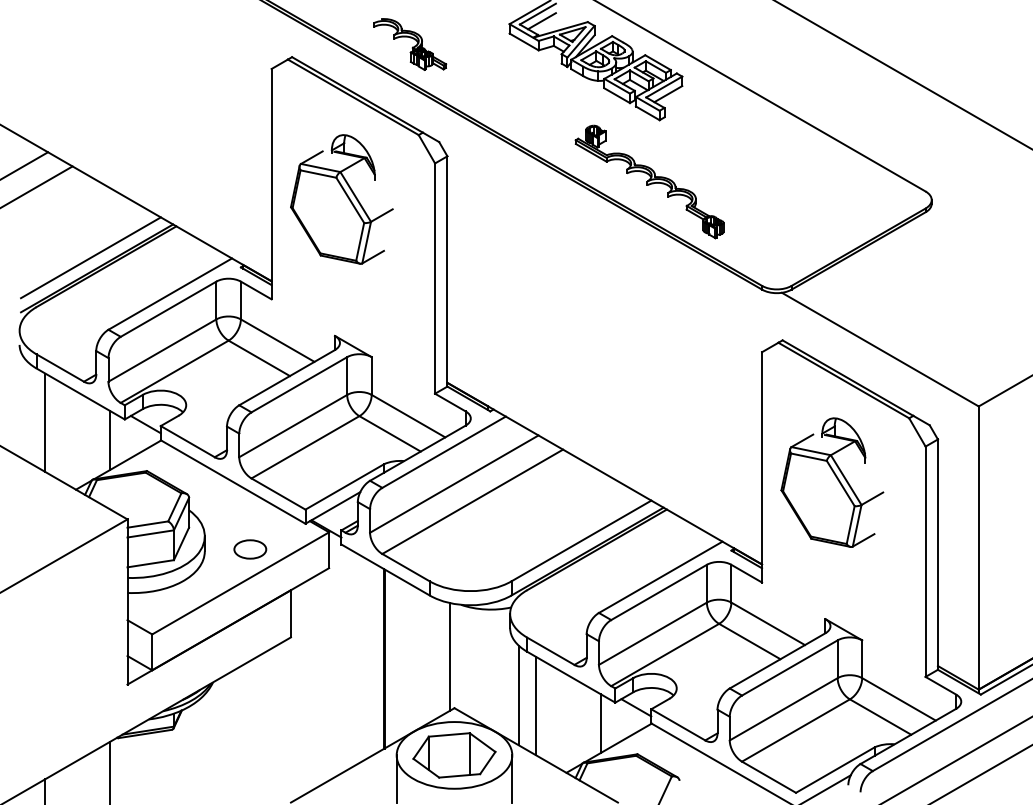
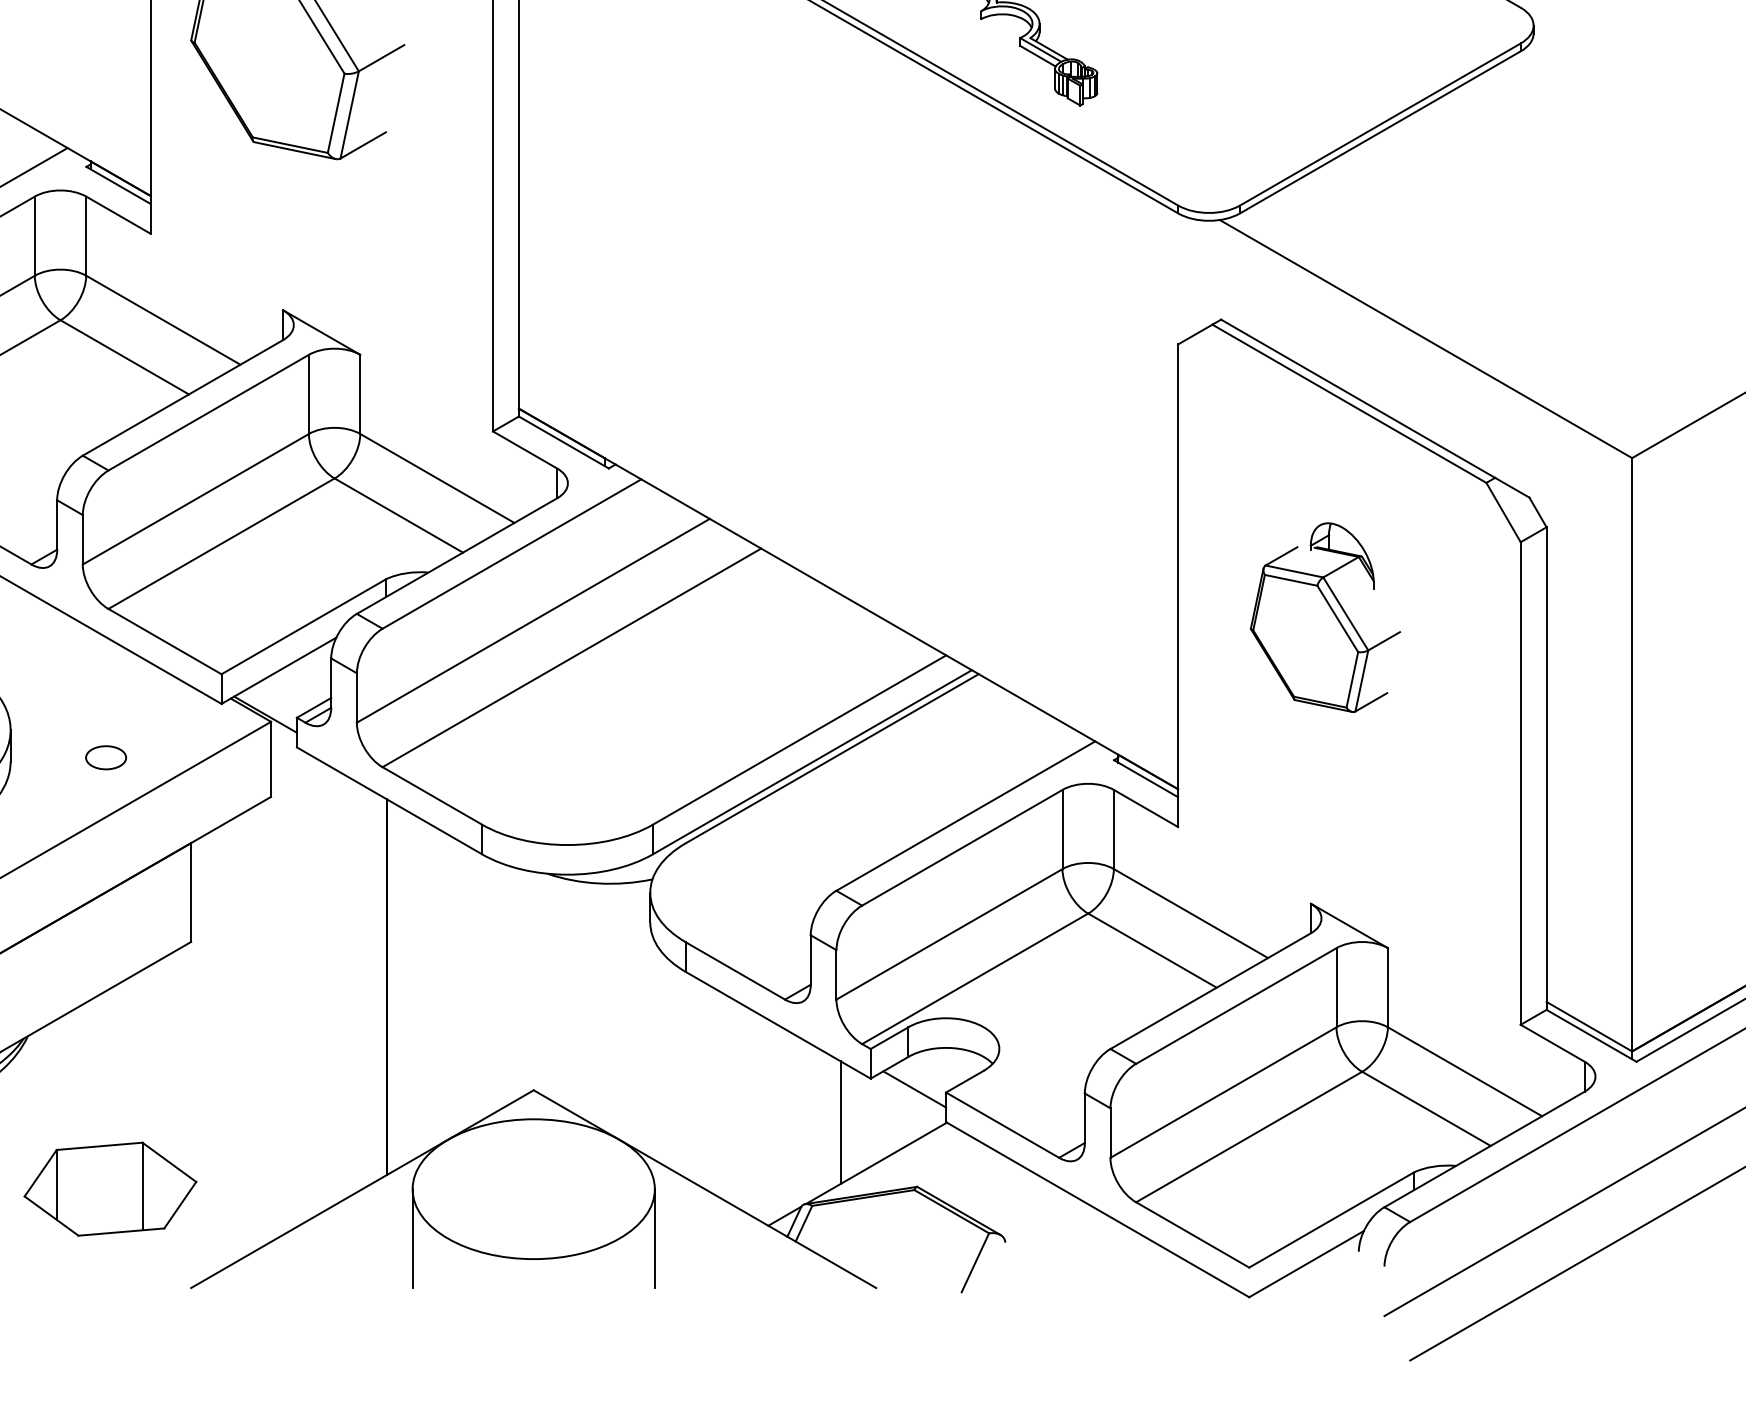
part: (832, 482) -> (1325, 617), size x0.7
part: (250, 549) -> (106, 757), size x0.6
line: (450, 656) -> (525, 981), removed
line: (518, 695) -> (667, 1063), removed
line: (535, 705) -> (703, 1084), removed
part: (454, 755) -> (110, 1189), moved

